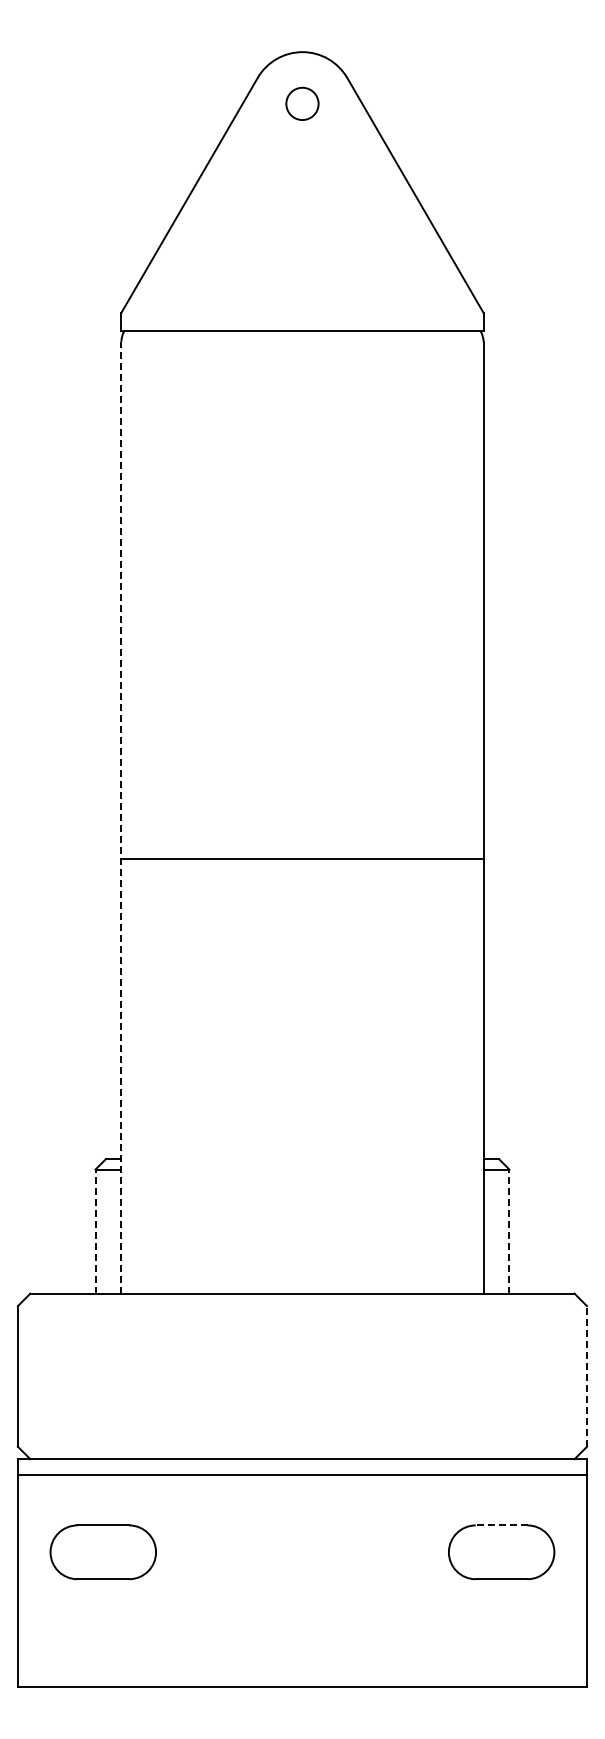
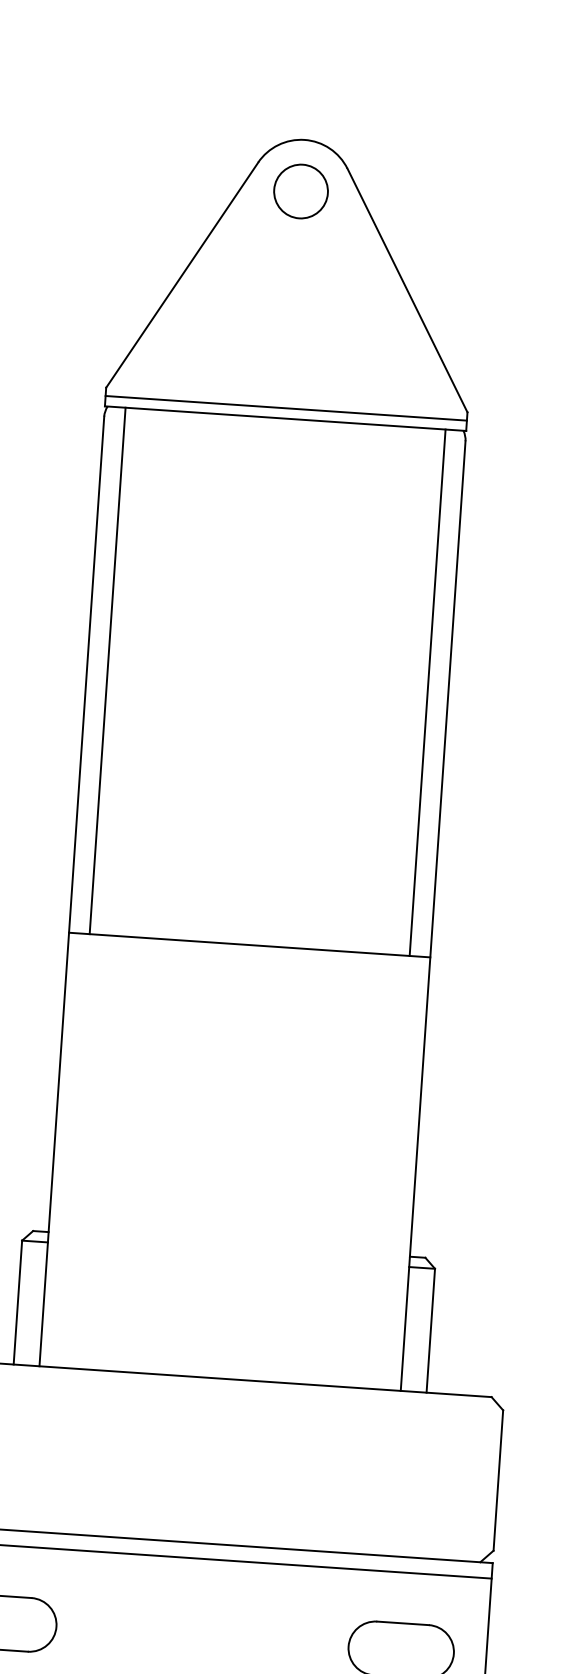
circle: (302, 103) -> (301, 191), size x1.67
line: (302, 321) -> (286, 408), added
line: (142, 595) -> (108, 671), added
line: (462, 595) -> (427, 692), added
line: (121, 817) -> (71, 891), dashed -> solid
line: (95, 1231) -> (17, 1302), dashed -> solid
line: (509, 1231) -> (430, 1330), dashed -> solid
line: (586, 1375) -> (497, 1479), dashed -> solid
line: (501, 1525) -> (402, 1623), dashed -> solid

